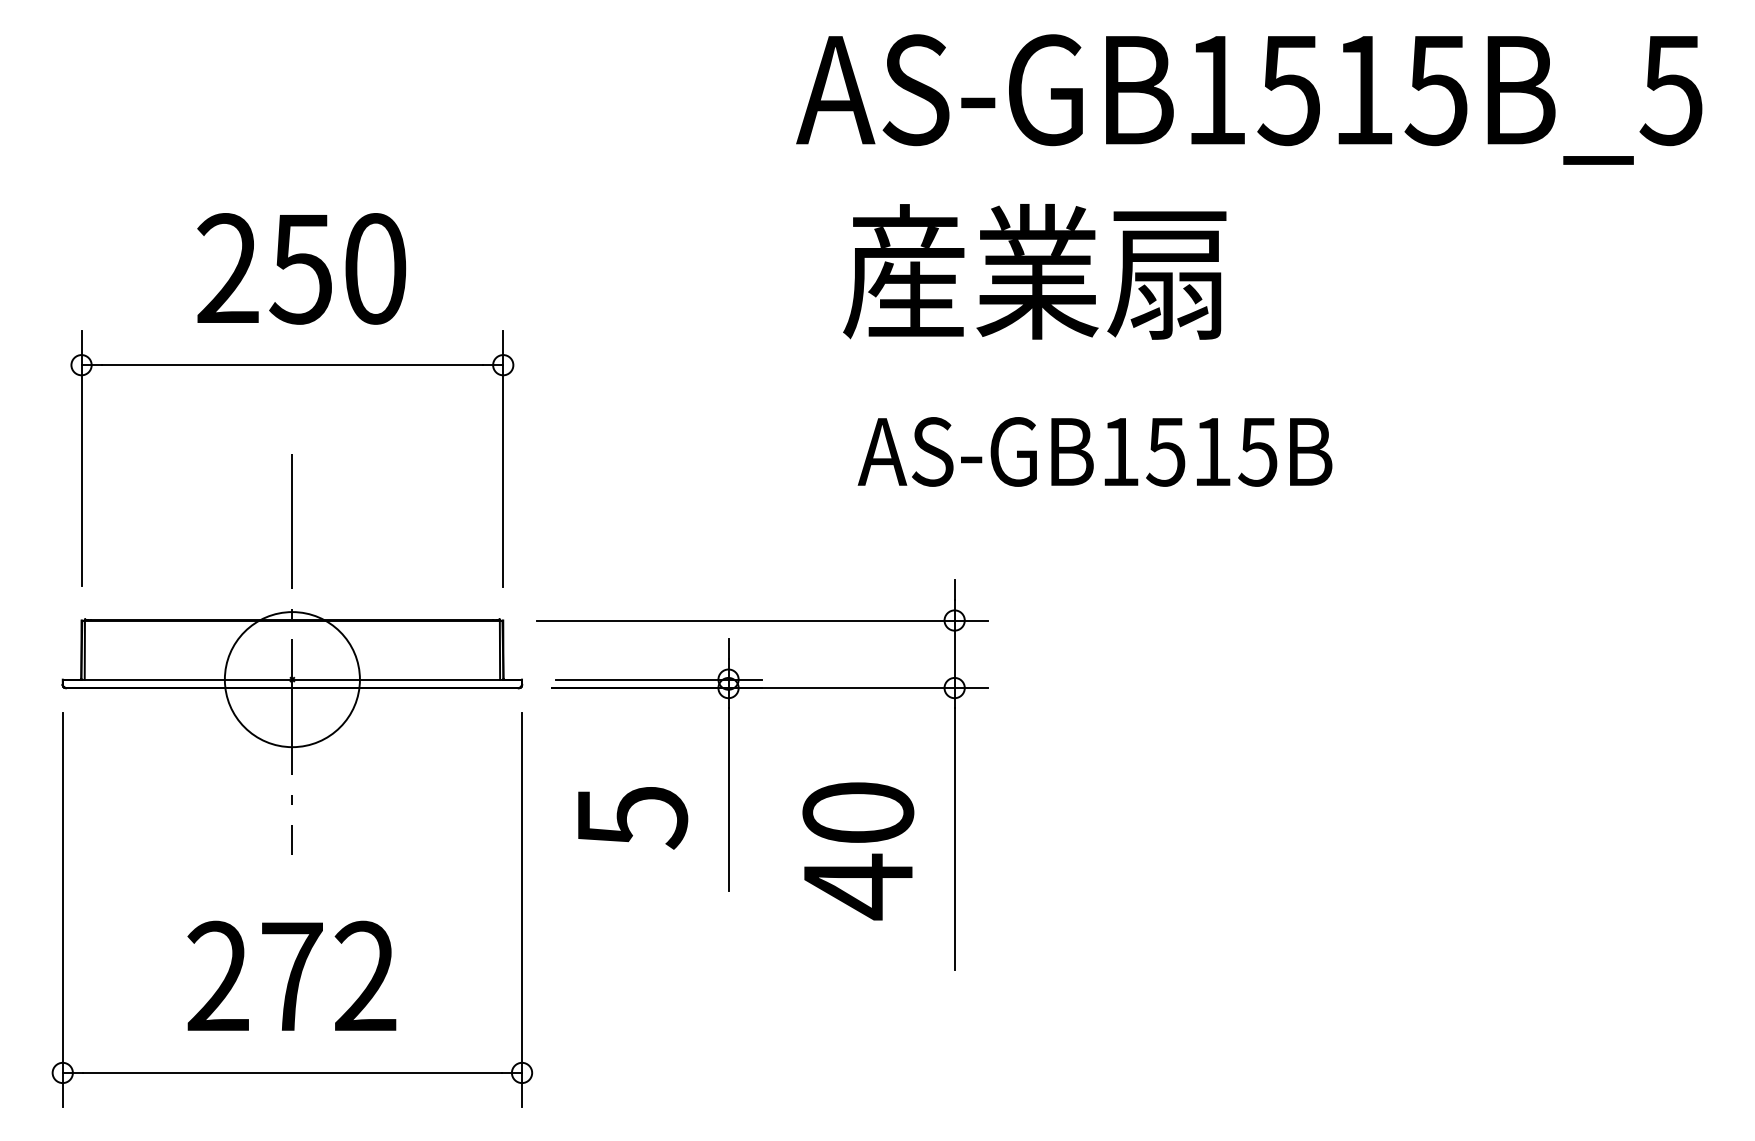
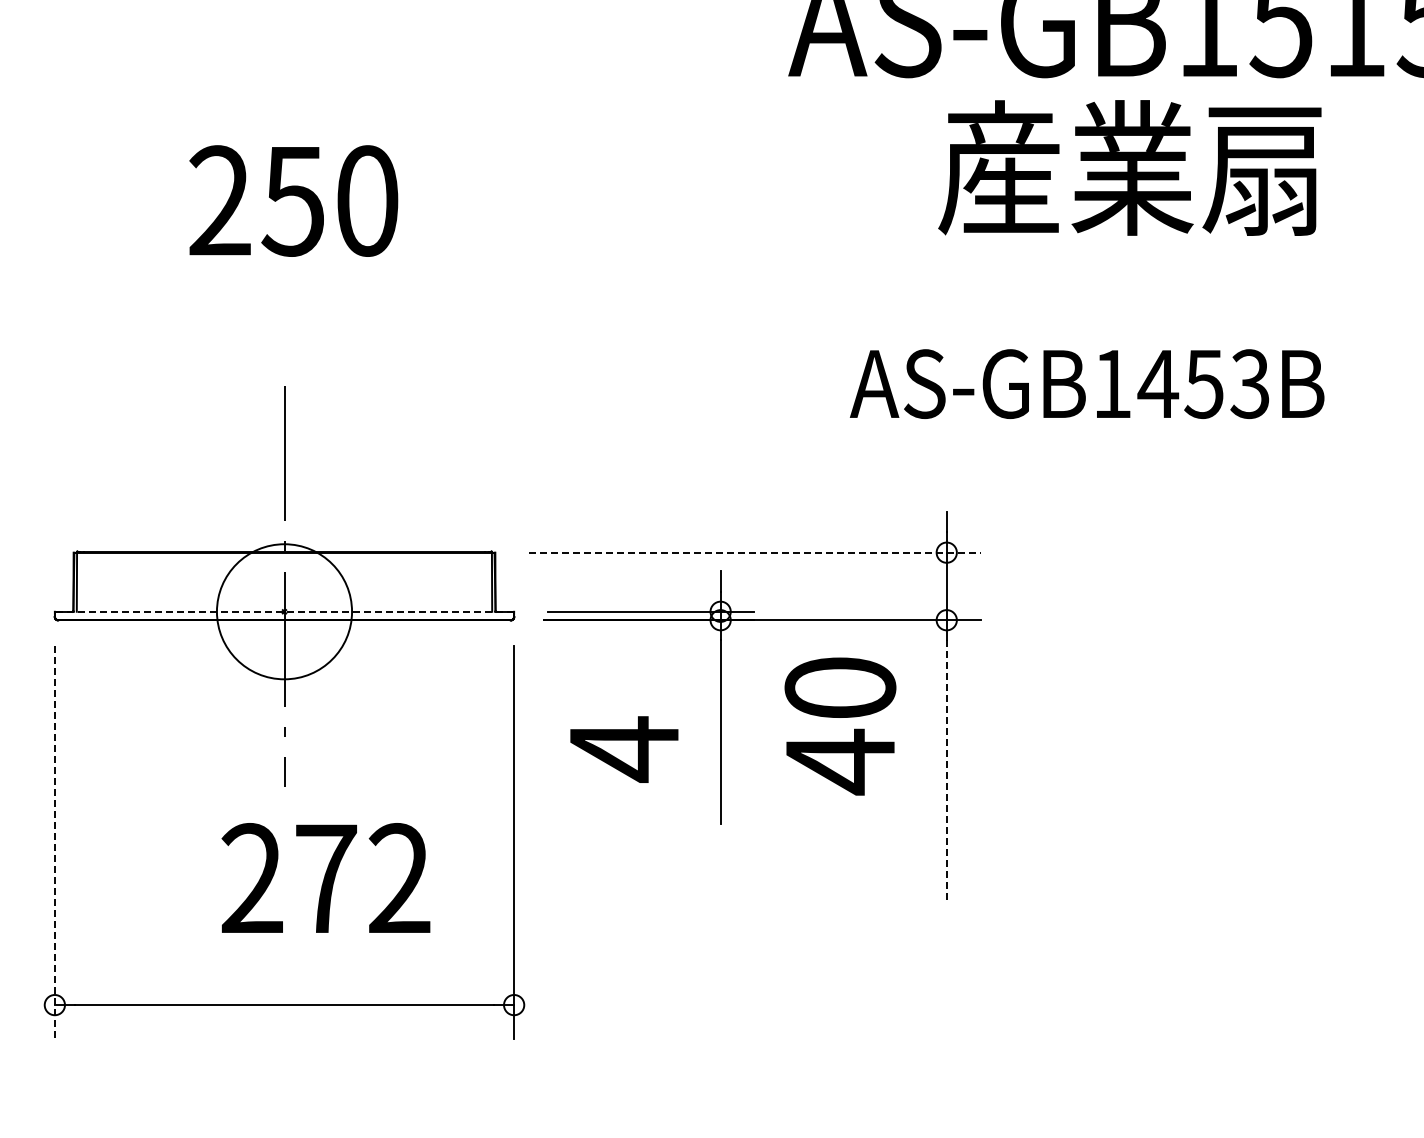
text: (1034, 271) -> (1129, 167), moved
part: (292, 365) -> (284, 297), removed
text: (1211, 451) -> (1203, 383), AS-GB1515B -> AS-GB1453B
line: (762, 620) -> (754, 552), solid -> dashed
line: (292, 679) -> (284, 611), solid -> dashed
text: (633, 817) -> (625, 749), 5 -> 4
line: (954, 839) -> (946, 771), solid -> dashed
text: (858, 851) -> (840, 726), moved
line: (62, 910) -> (54, 842), solid -> dashed
text: (291, 975) -> (325, 877), moved

